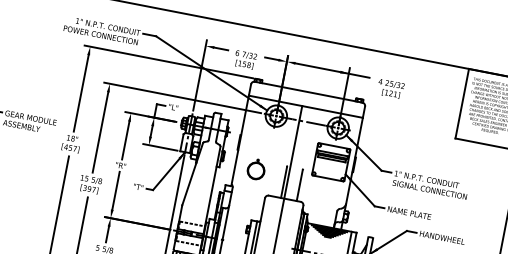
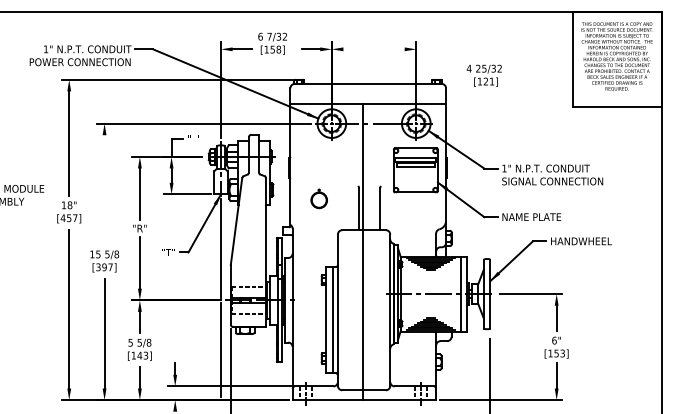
text: (245, 59) -> (272, 43), moved
line: (332, 70) -> (393, 49), removed
text: (390, 88) -> (483, 75), moved
line: (100, 132) -> (104, 189), removed
part: (256, 169) -> (319, 198), size x0.7

